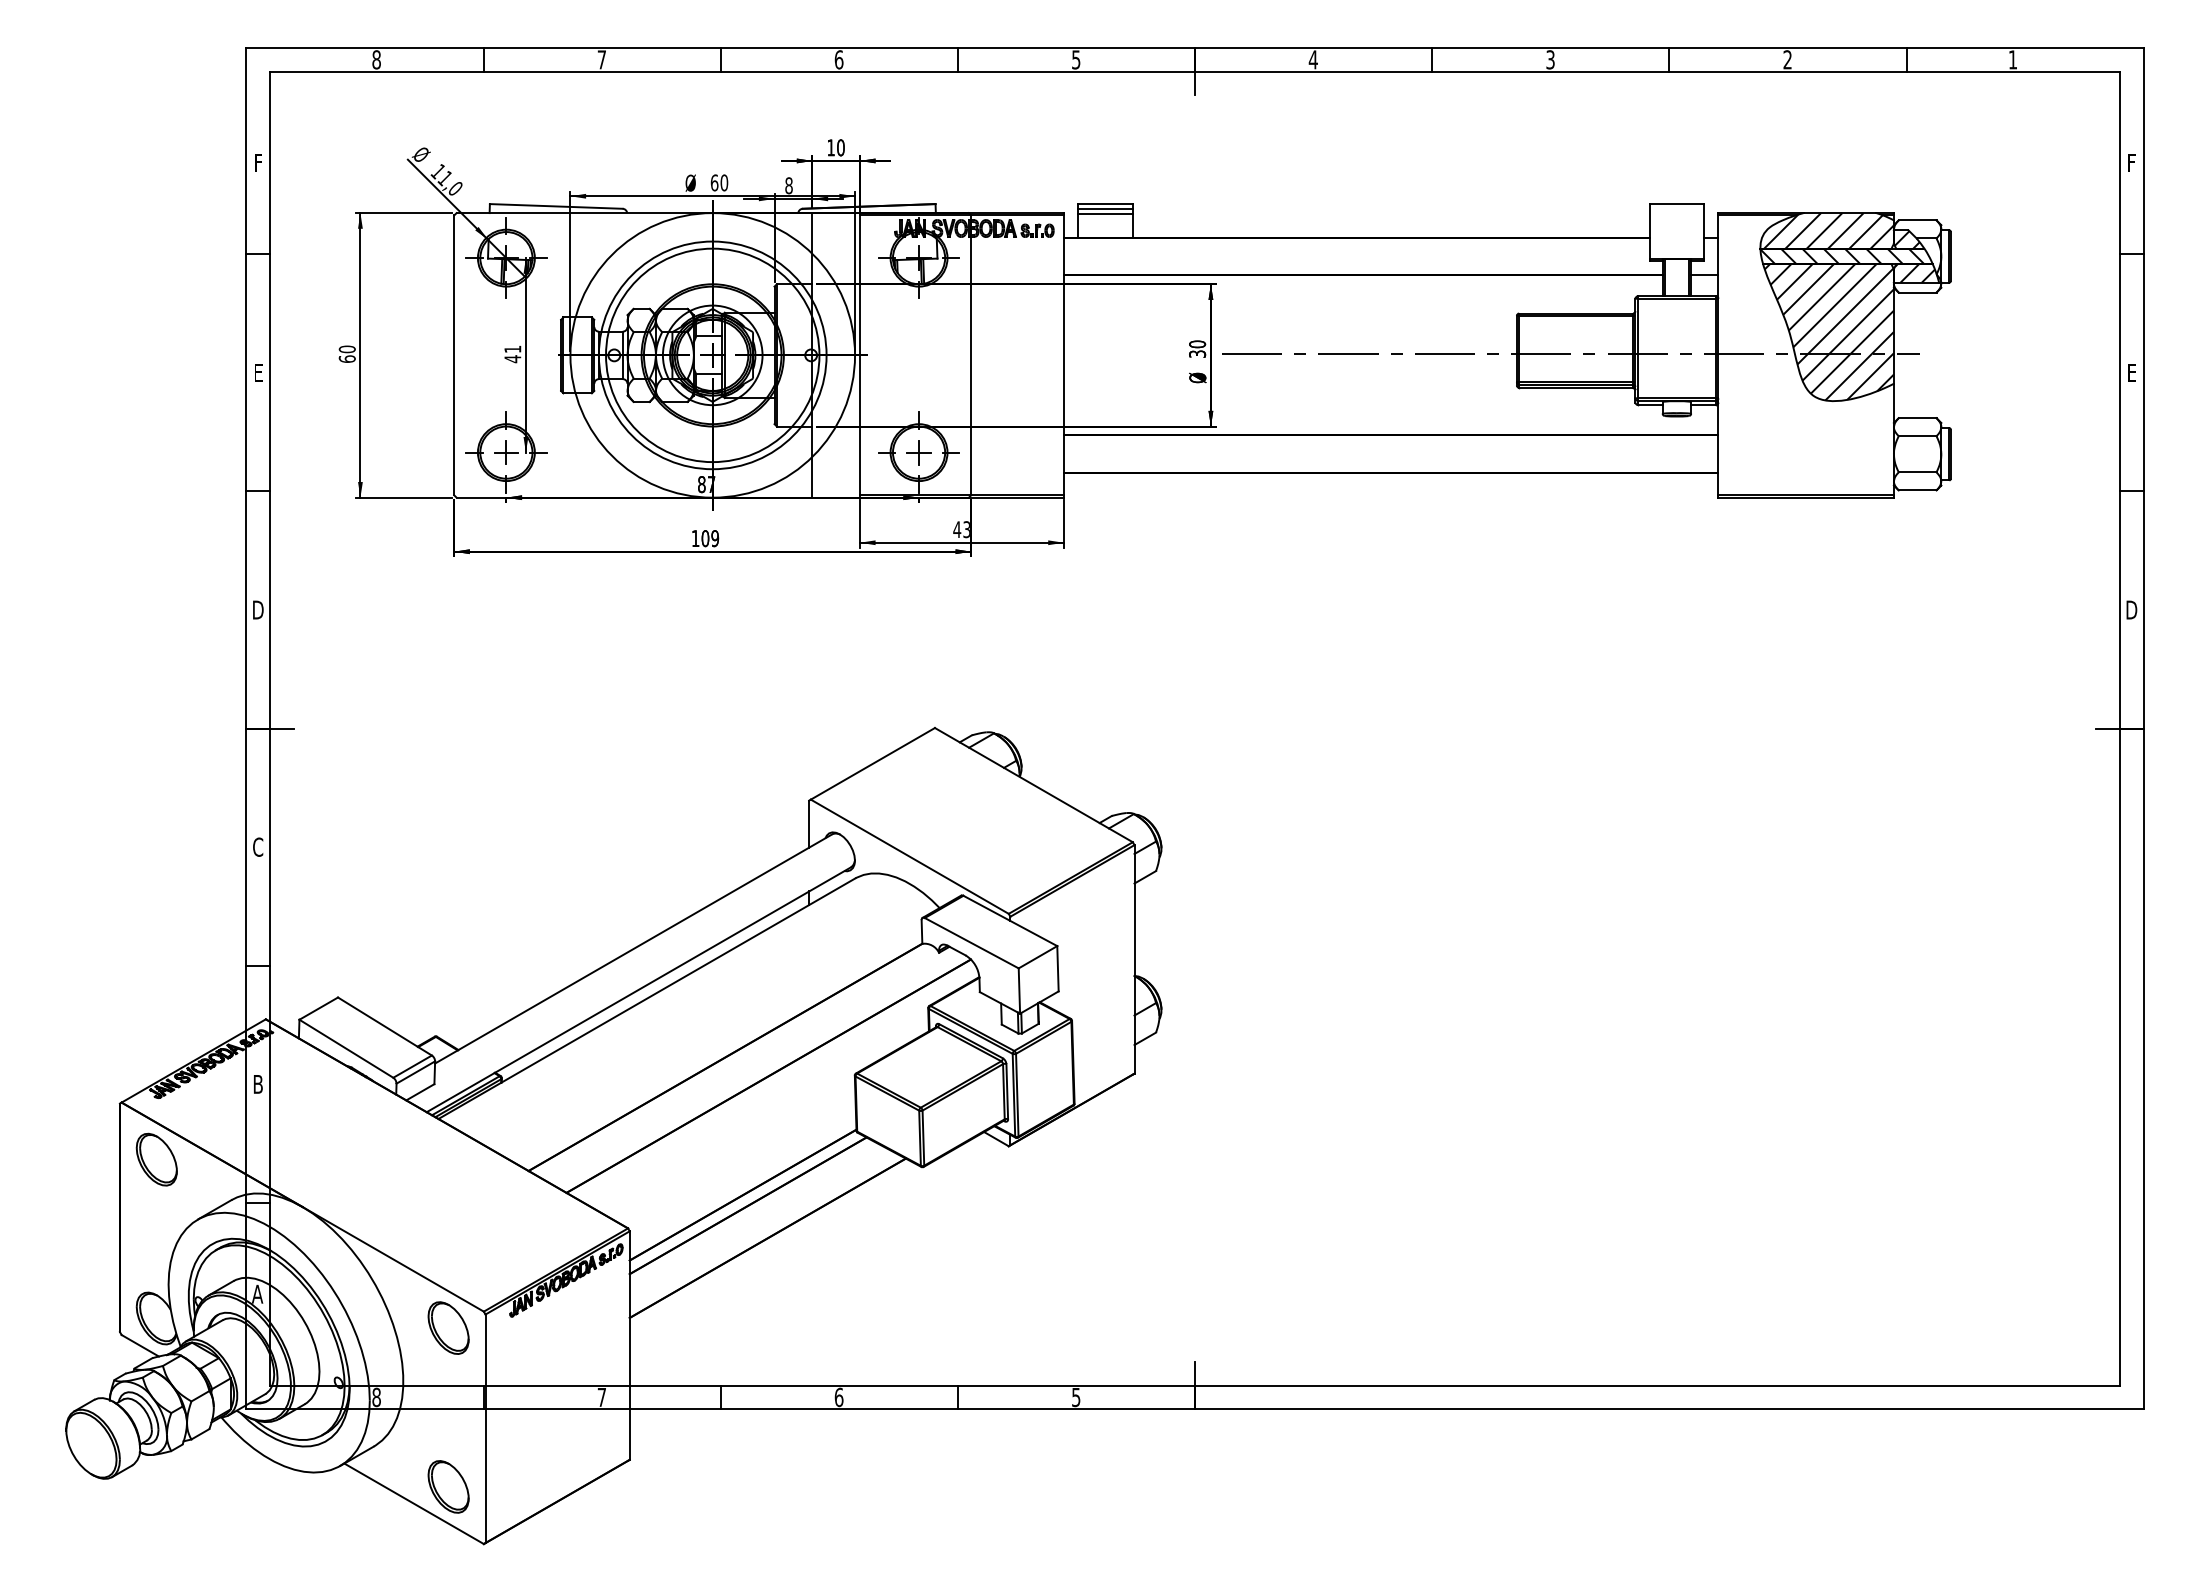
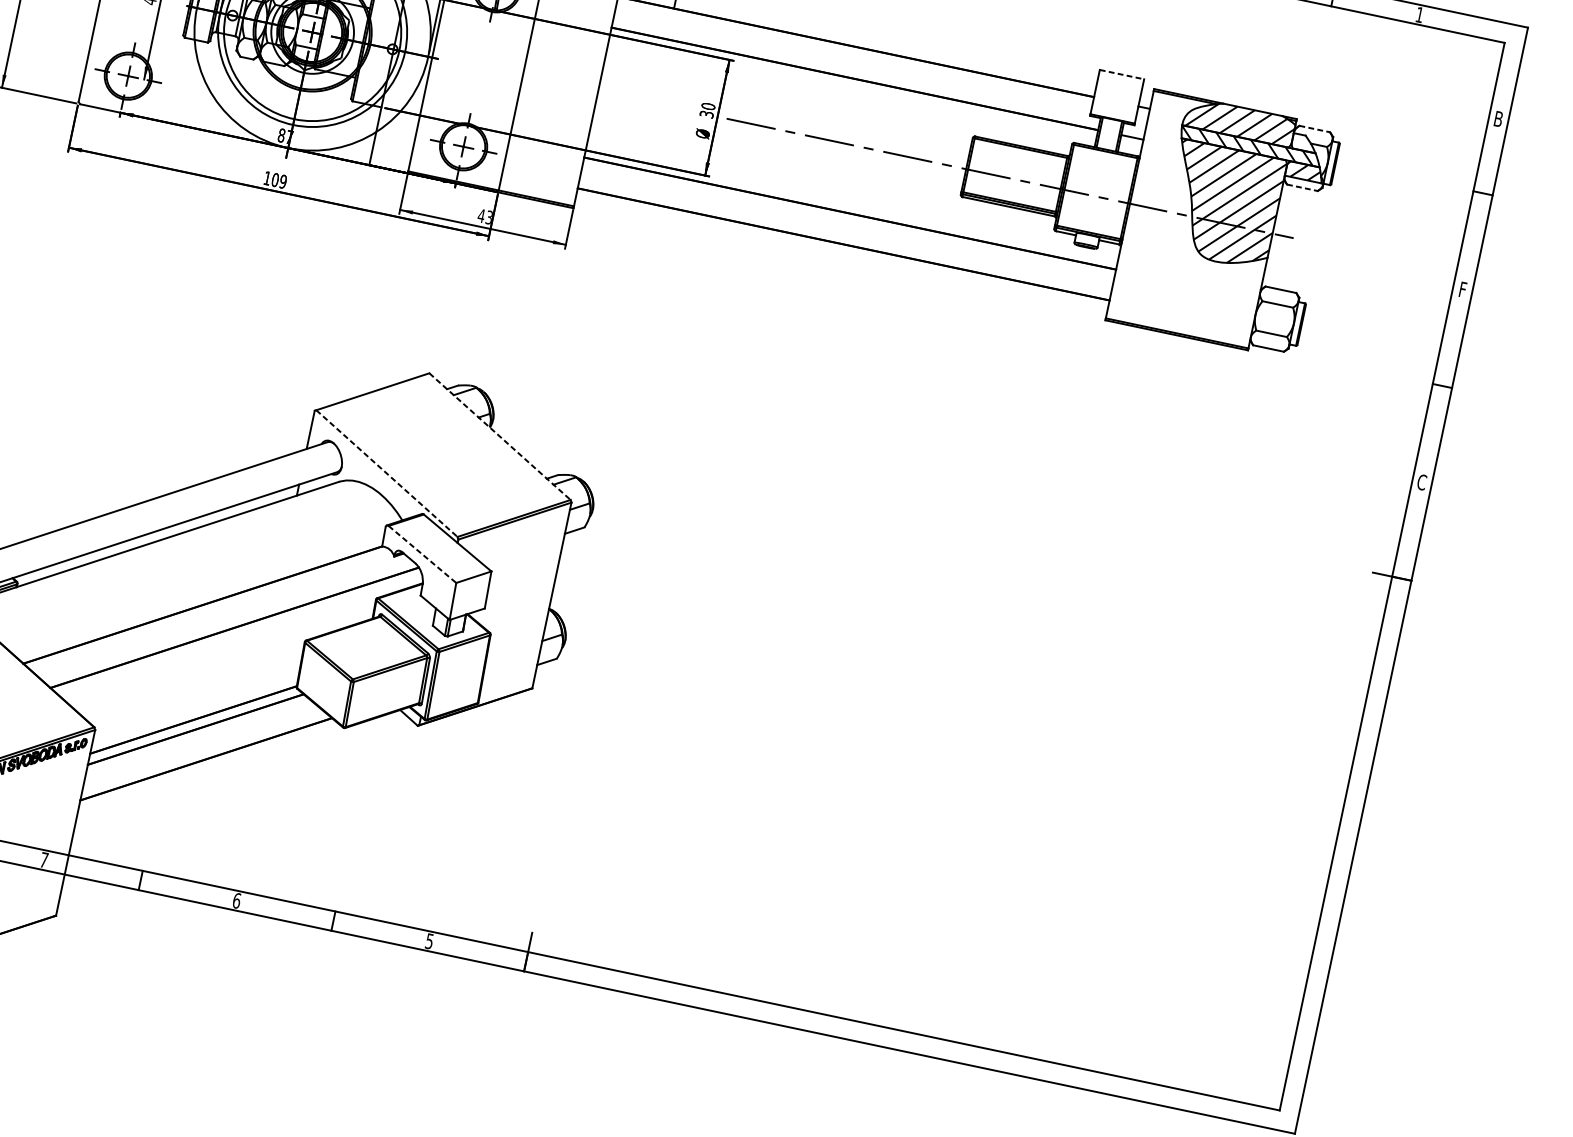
text: (2131, 162) -> (1498, 118), F -> B
line: (1677, 204) -> (1122, 75), solid -> dashed
line: (1917, 220) -> (1314, 129), solid -> dashed
hatch: (1906, 239) -> (1302, 142), removed
line: (1917, 292) -> (1302, 187), solid -> dashed
text: (2131, 372) -> (1462, 289), E -> F
text: (2131, 609) -> (1421, 481), D -> C
line: (1034, 785) -> (500, 437), solid -> dashed
line: (910, 856) -> (387, 473), solid -> dashed
line: (972, 943) -> (423, 554), solid -> dashed

